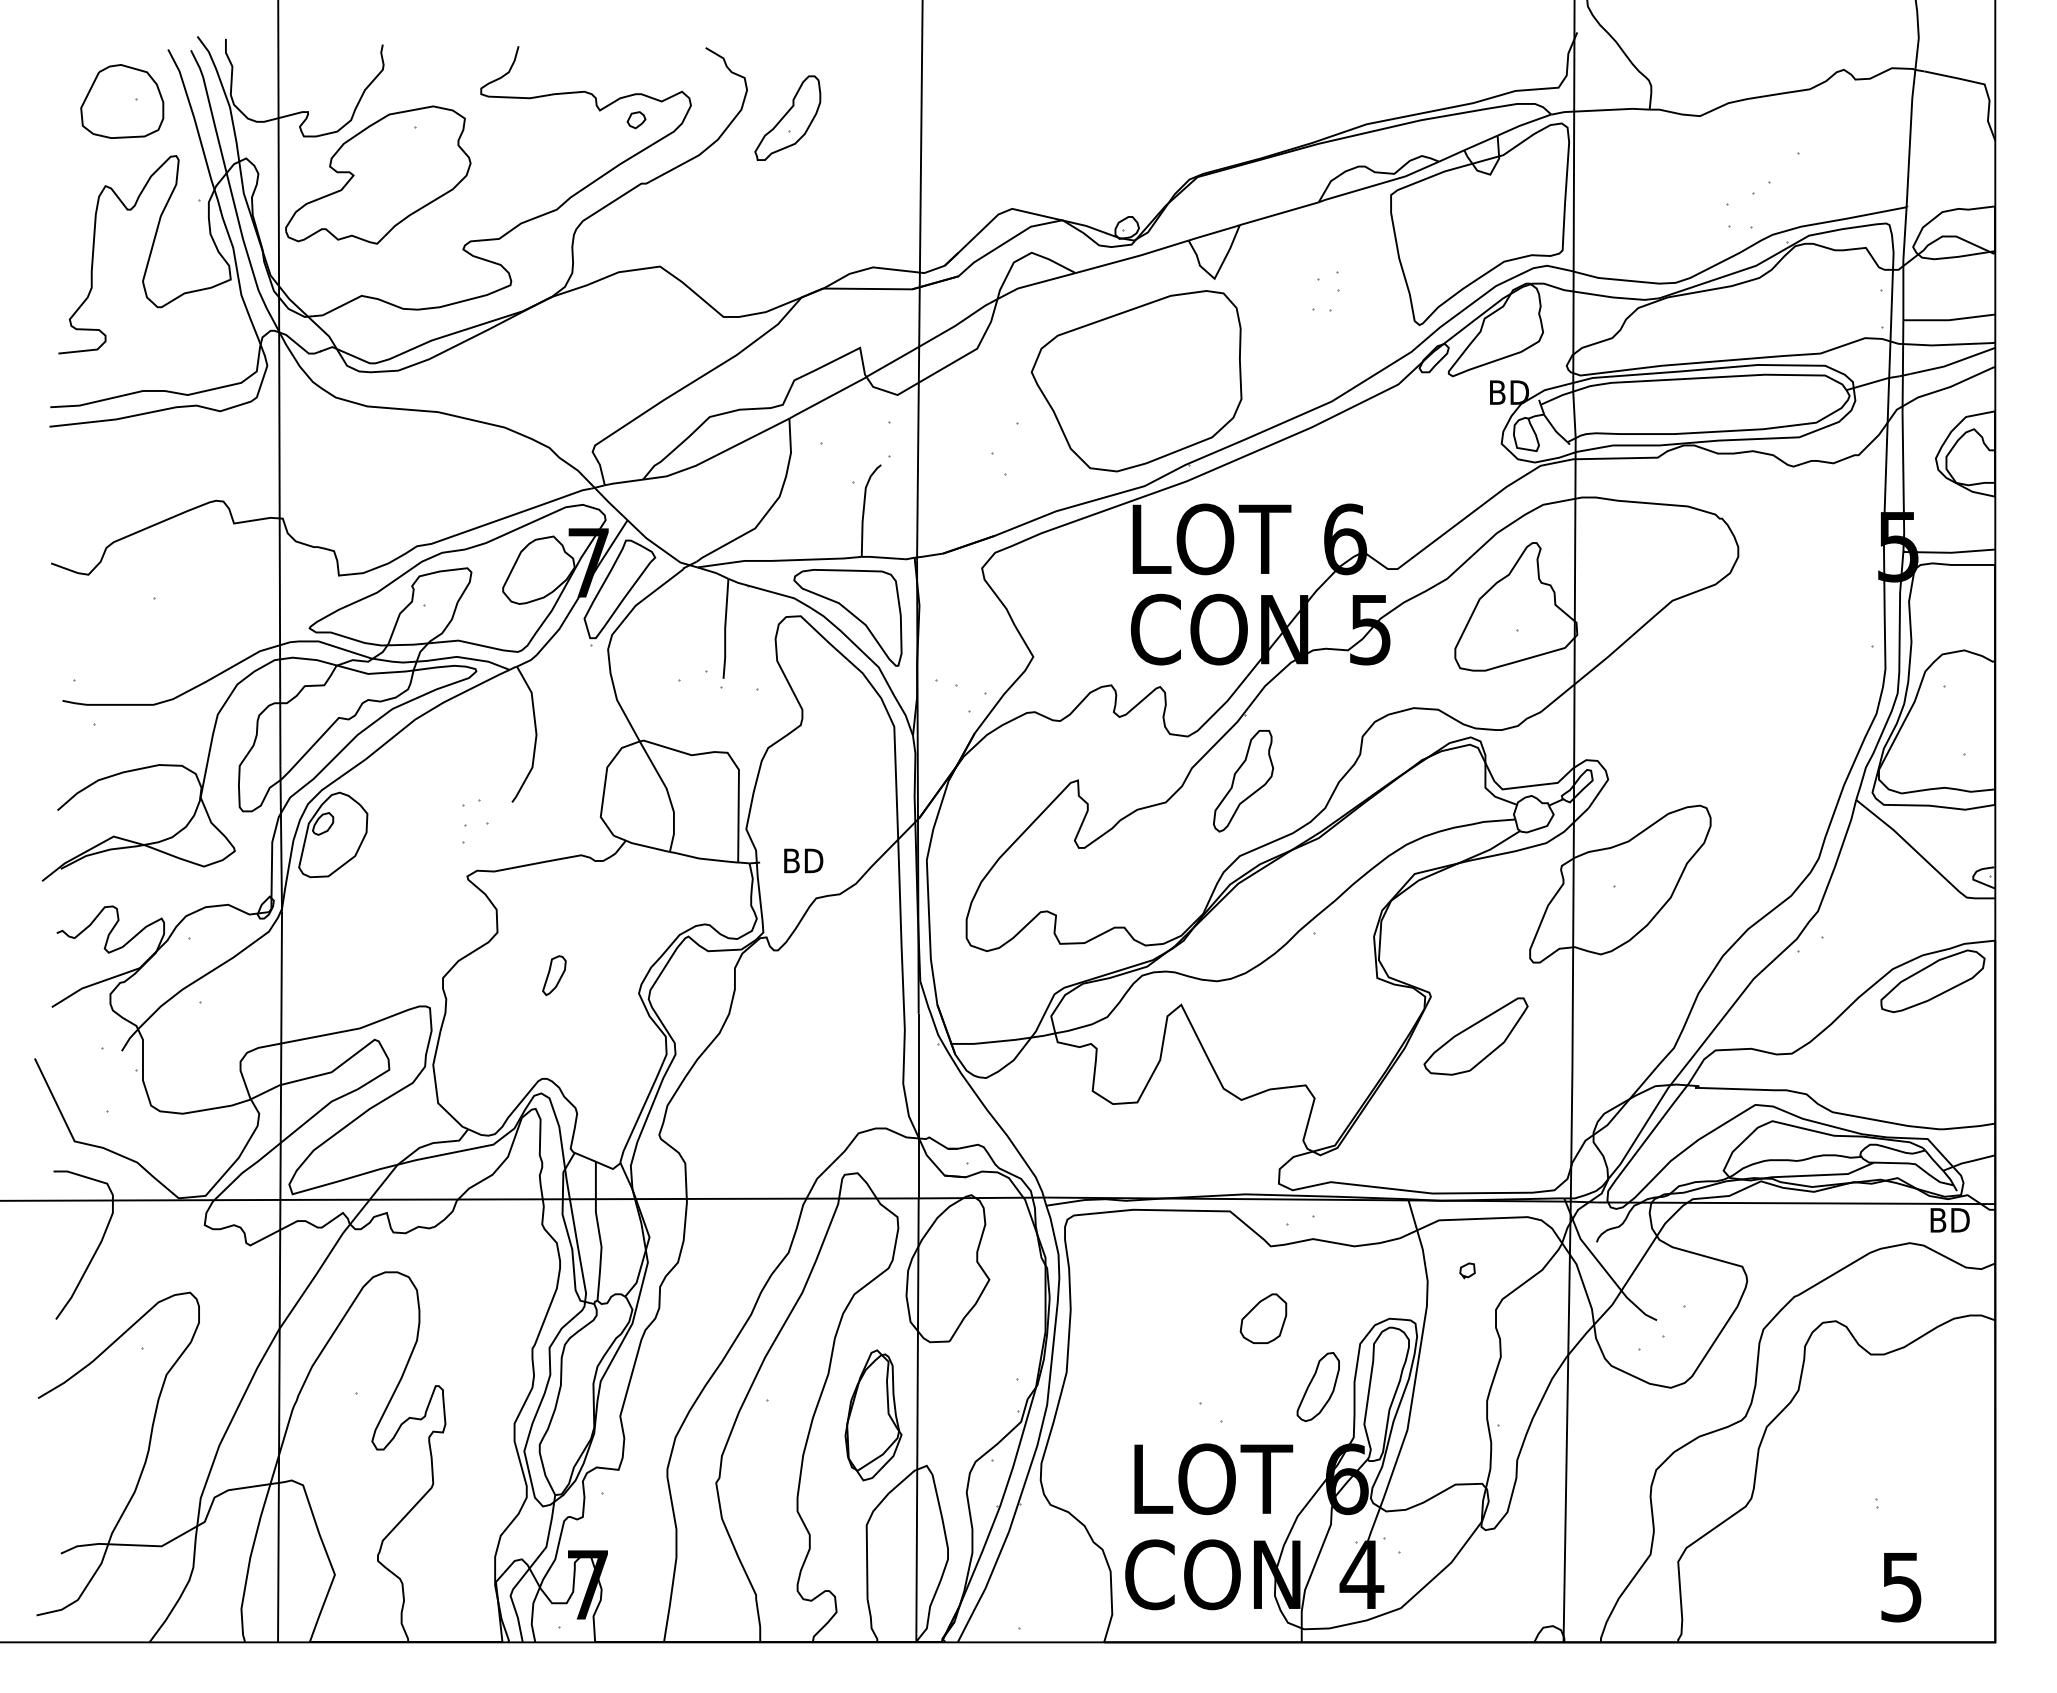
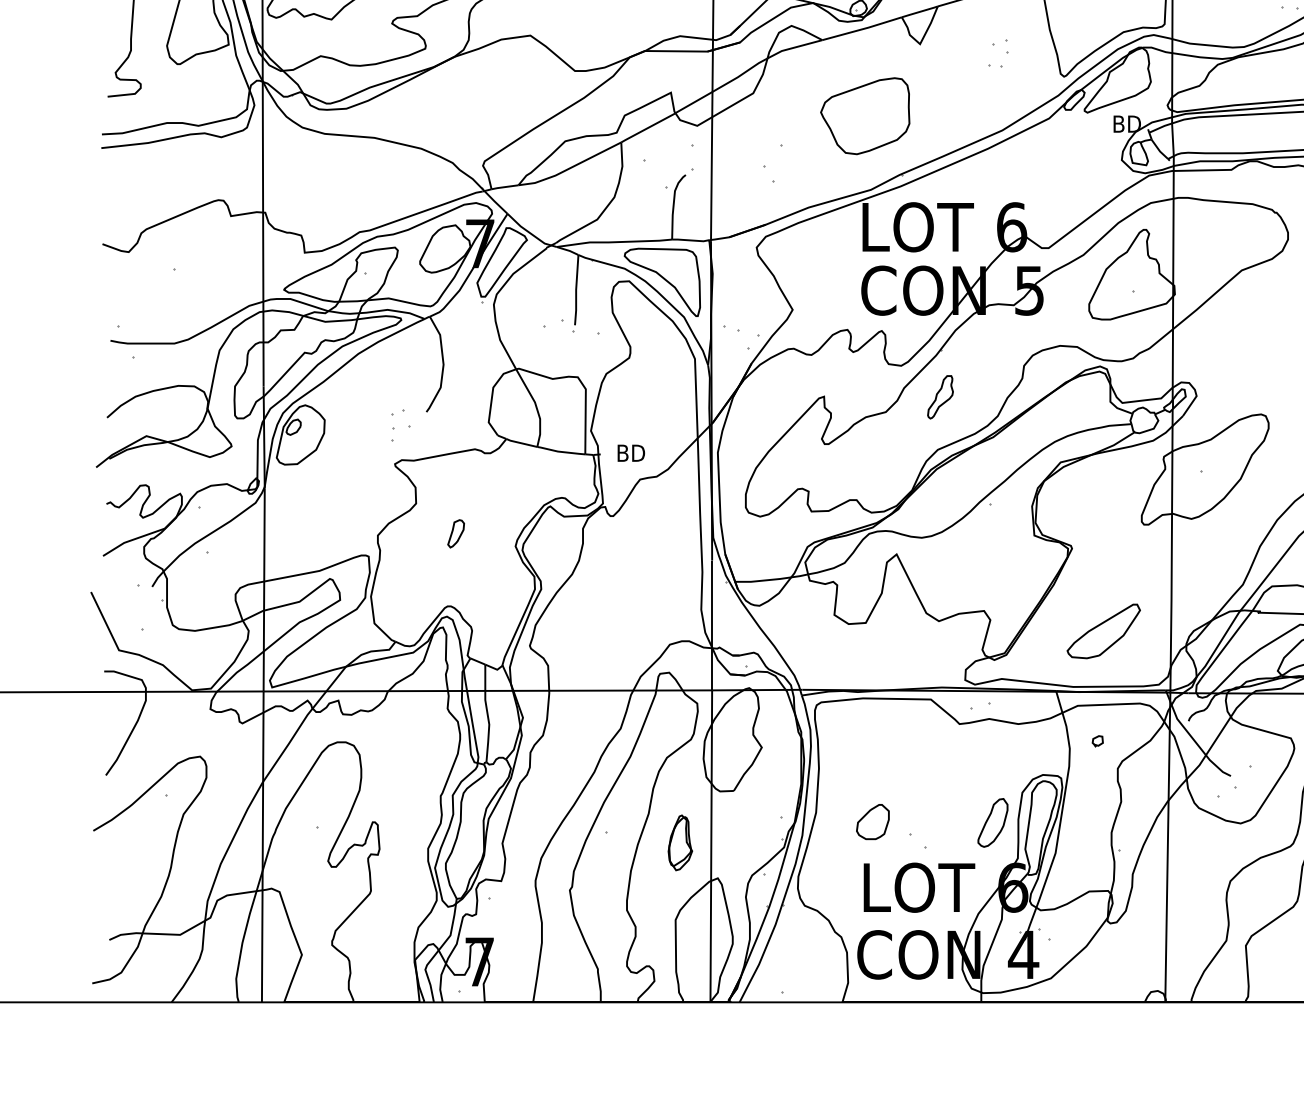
part: (1136, 381) -> (865, 116), size x0.6
part: (1243, 781) -> (940, 397), size x0.6
part: (1475, 1036) -> (1103, 631), moved
part: (1263, 1318) -> (872, 821), moved
part: (873, 1415) -> (680, 842), size x0.6

